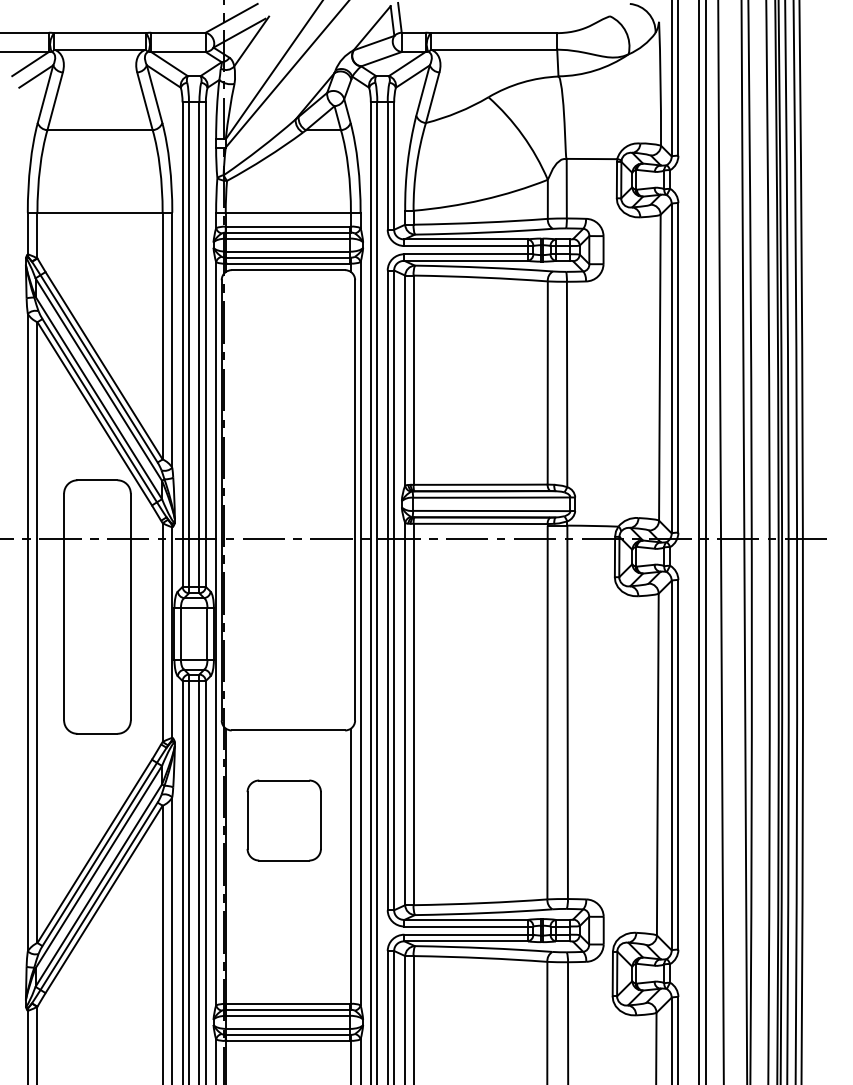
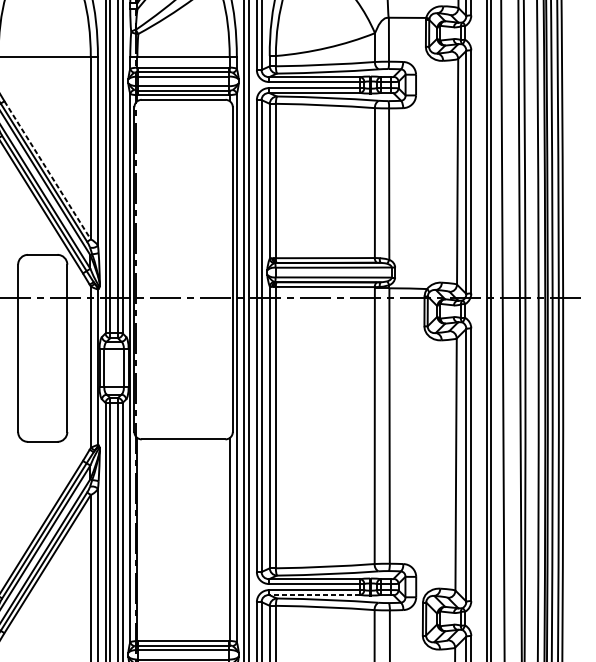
line: (104, 366) -> (47, 170), solid -> dashed
part: (283, 820) -> (179, 505), removed
line: (466, 941) -> (314, 595), solid -> dashed

